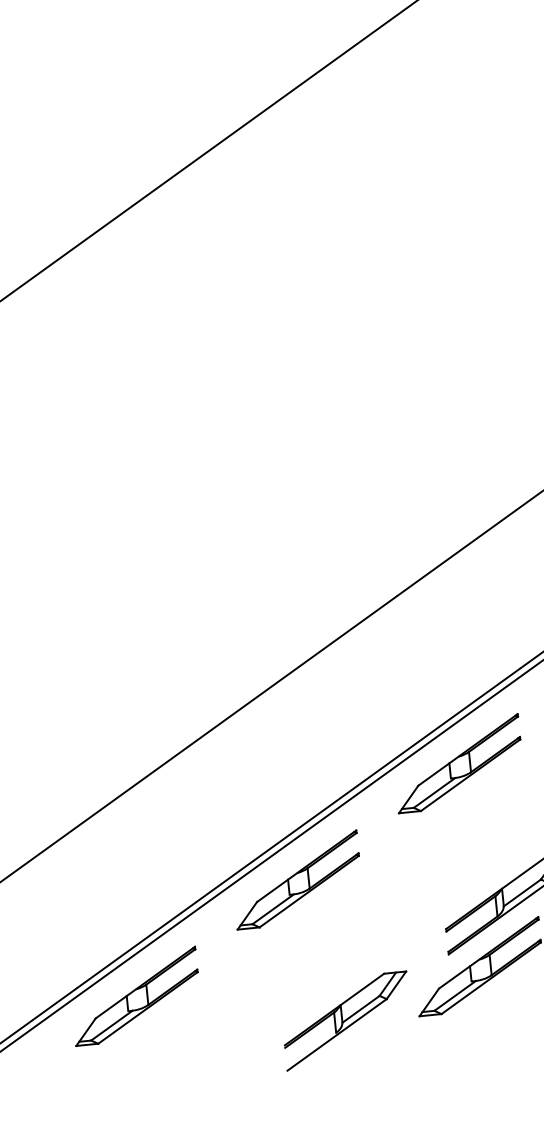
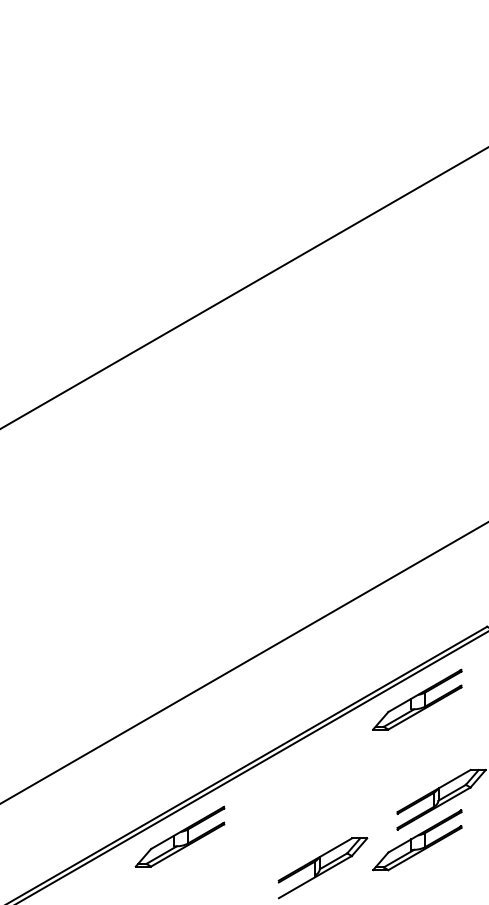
part: (296, 880) -> (298, 768), removed

